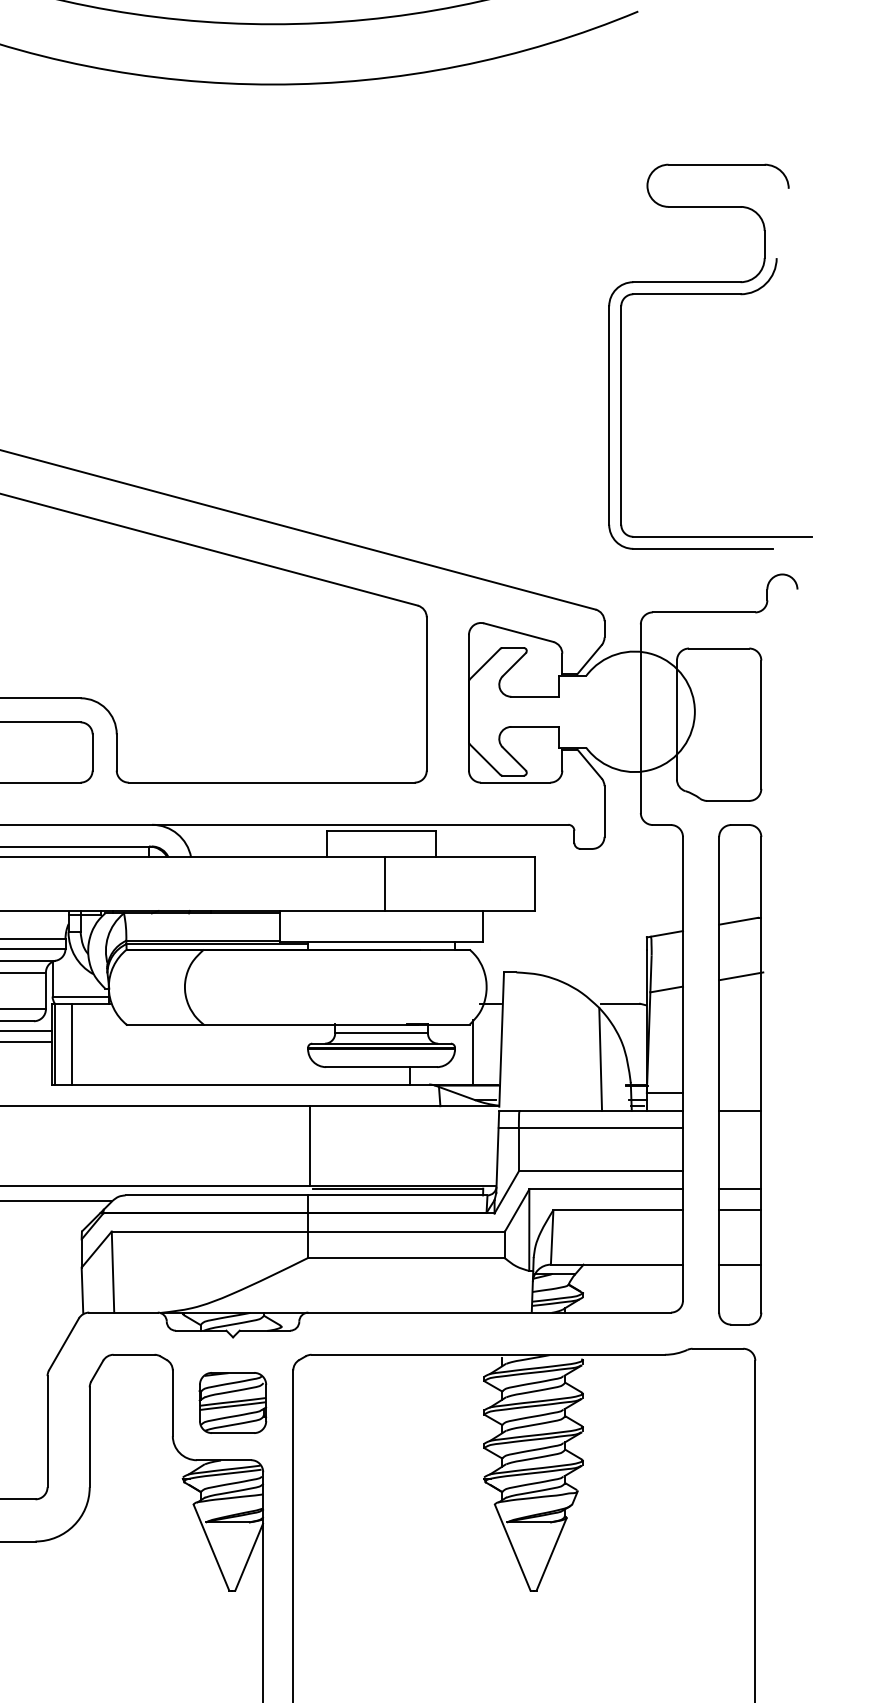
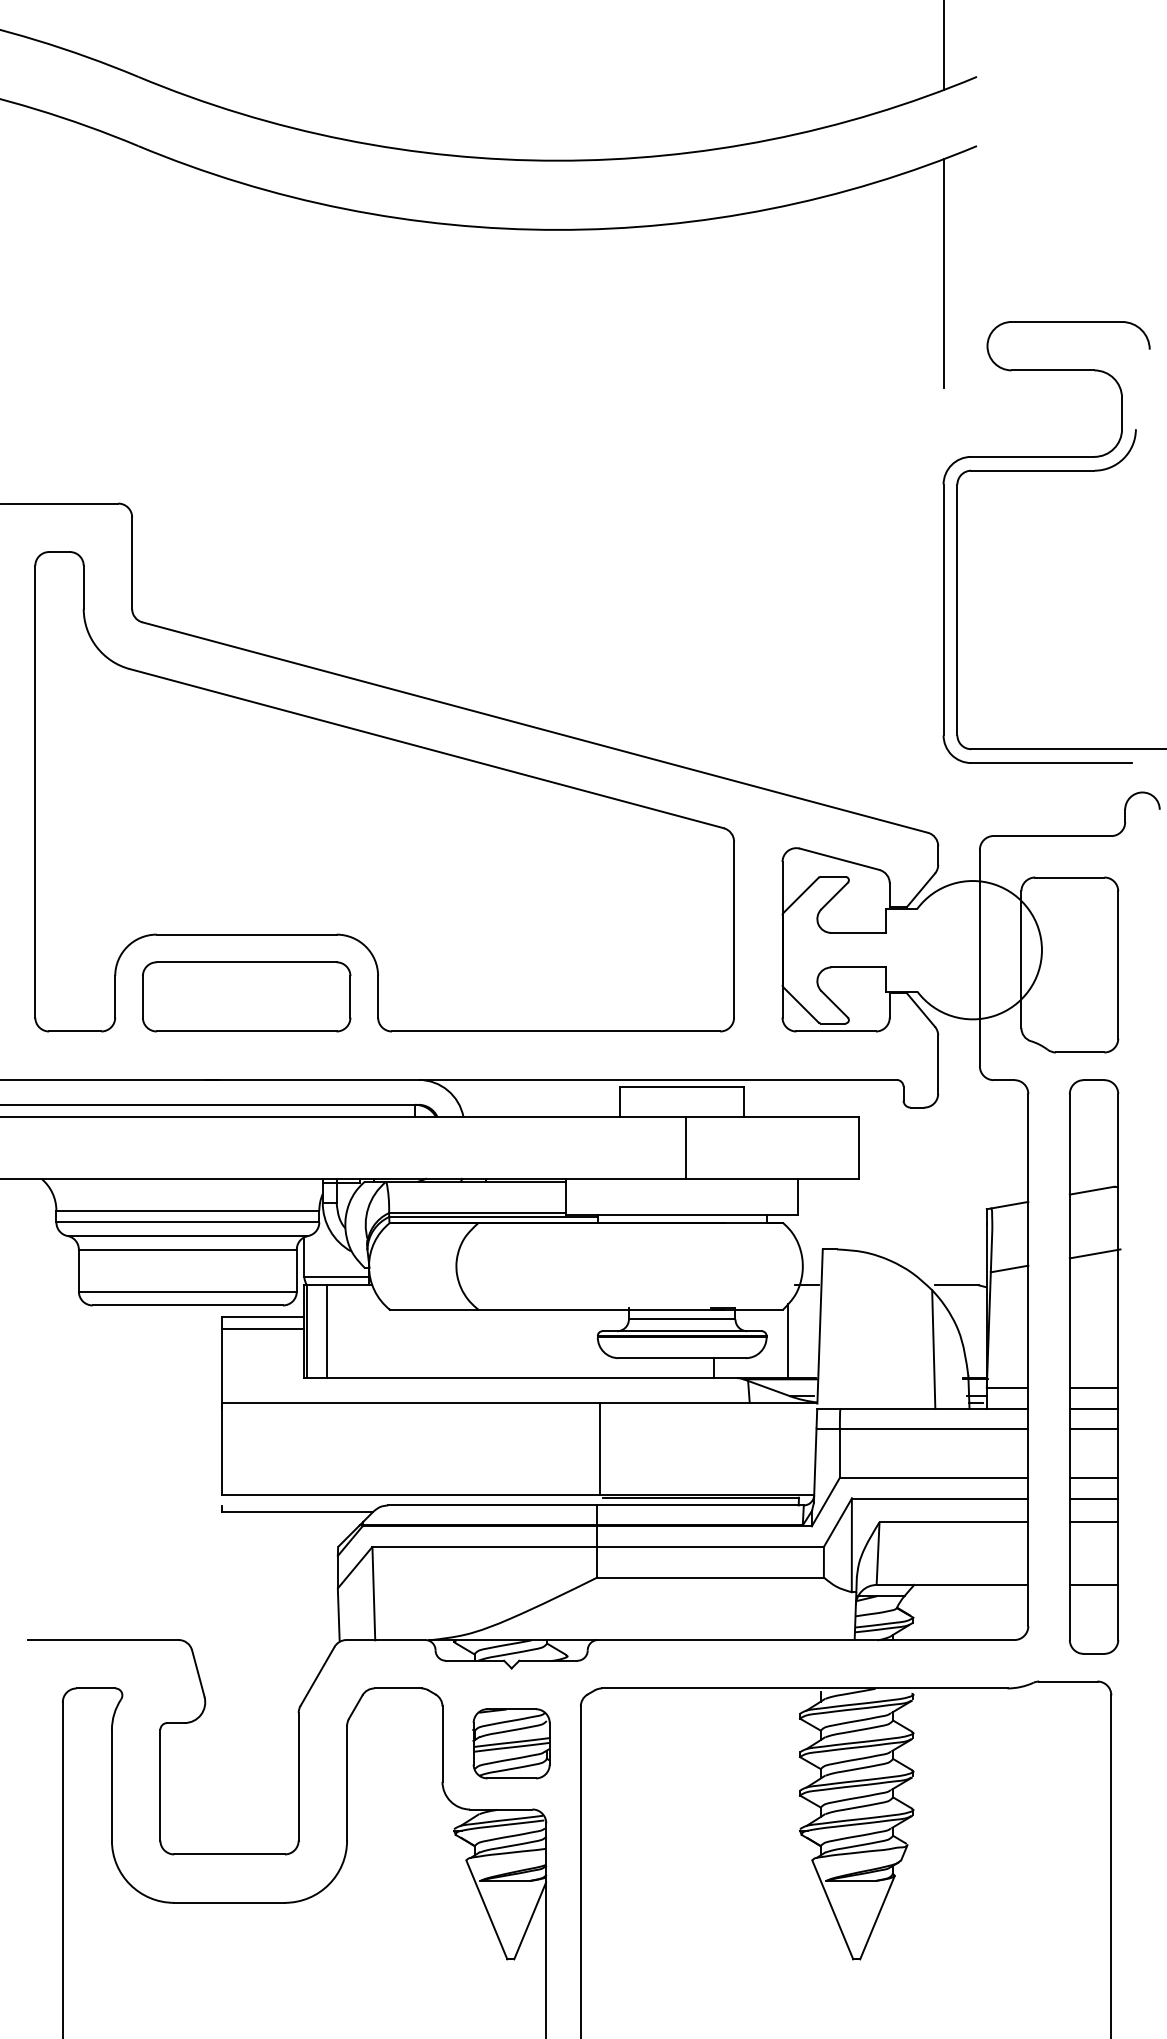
line: (609, 122) -> (943, 273), added
line: (739, 1092) -> (1093, 1387), added
line: (739, 1128) -> (1093, 1428), added
line: (739, 1171) -> (1093, 1477), added

